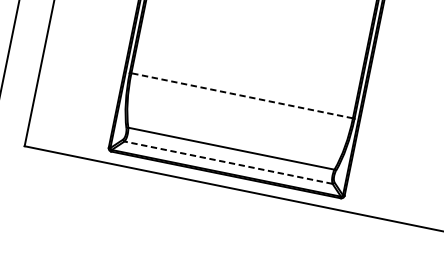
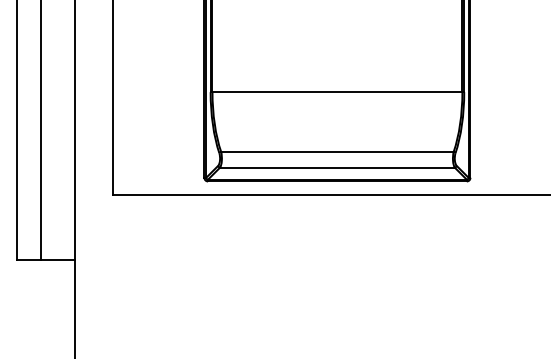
line: (242, 96) -> (337, 92), dashed -> solid
line: (227, 162) -> (336, 167), dashed -> solid

